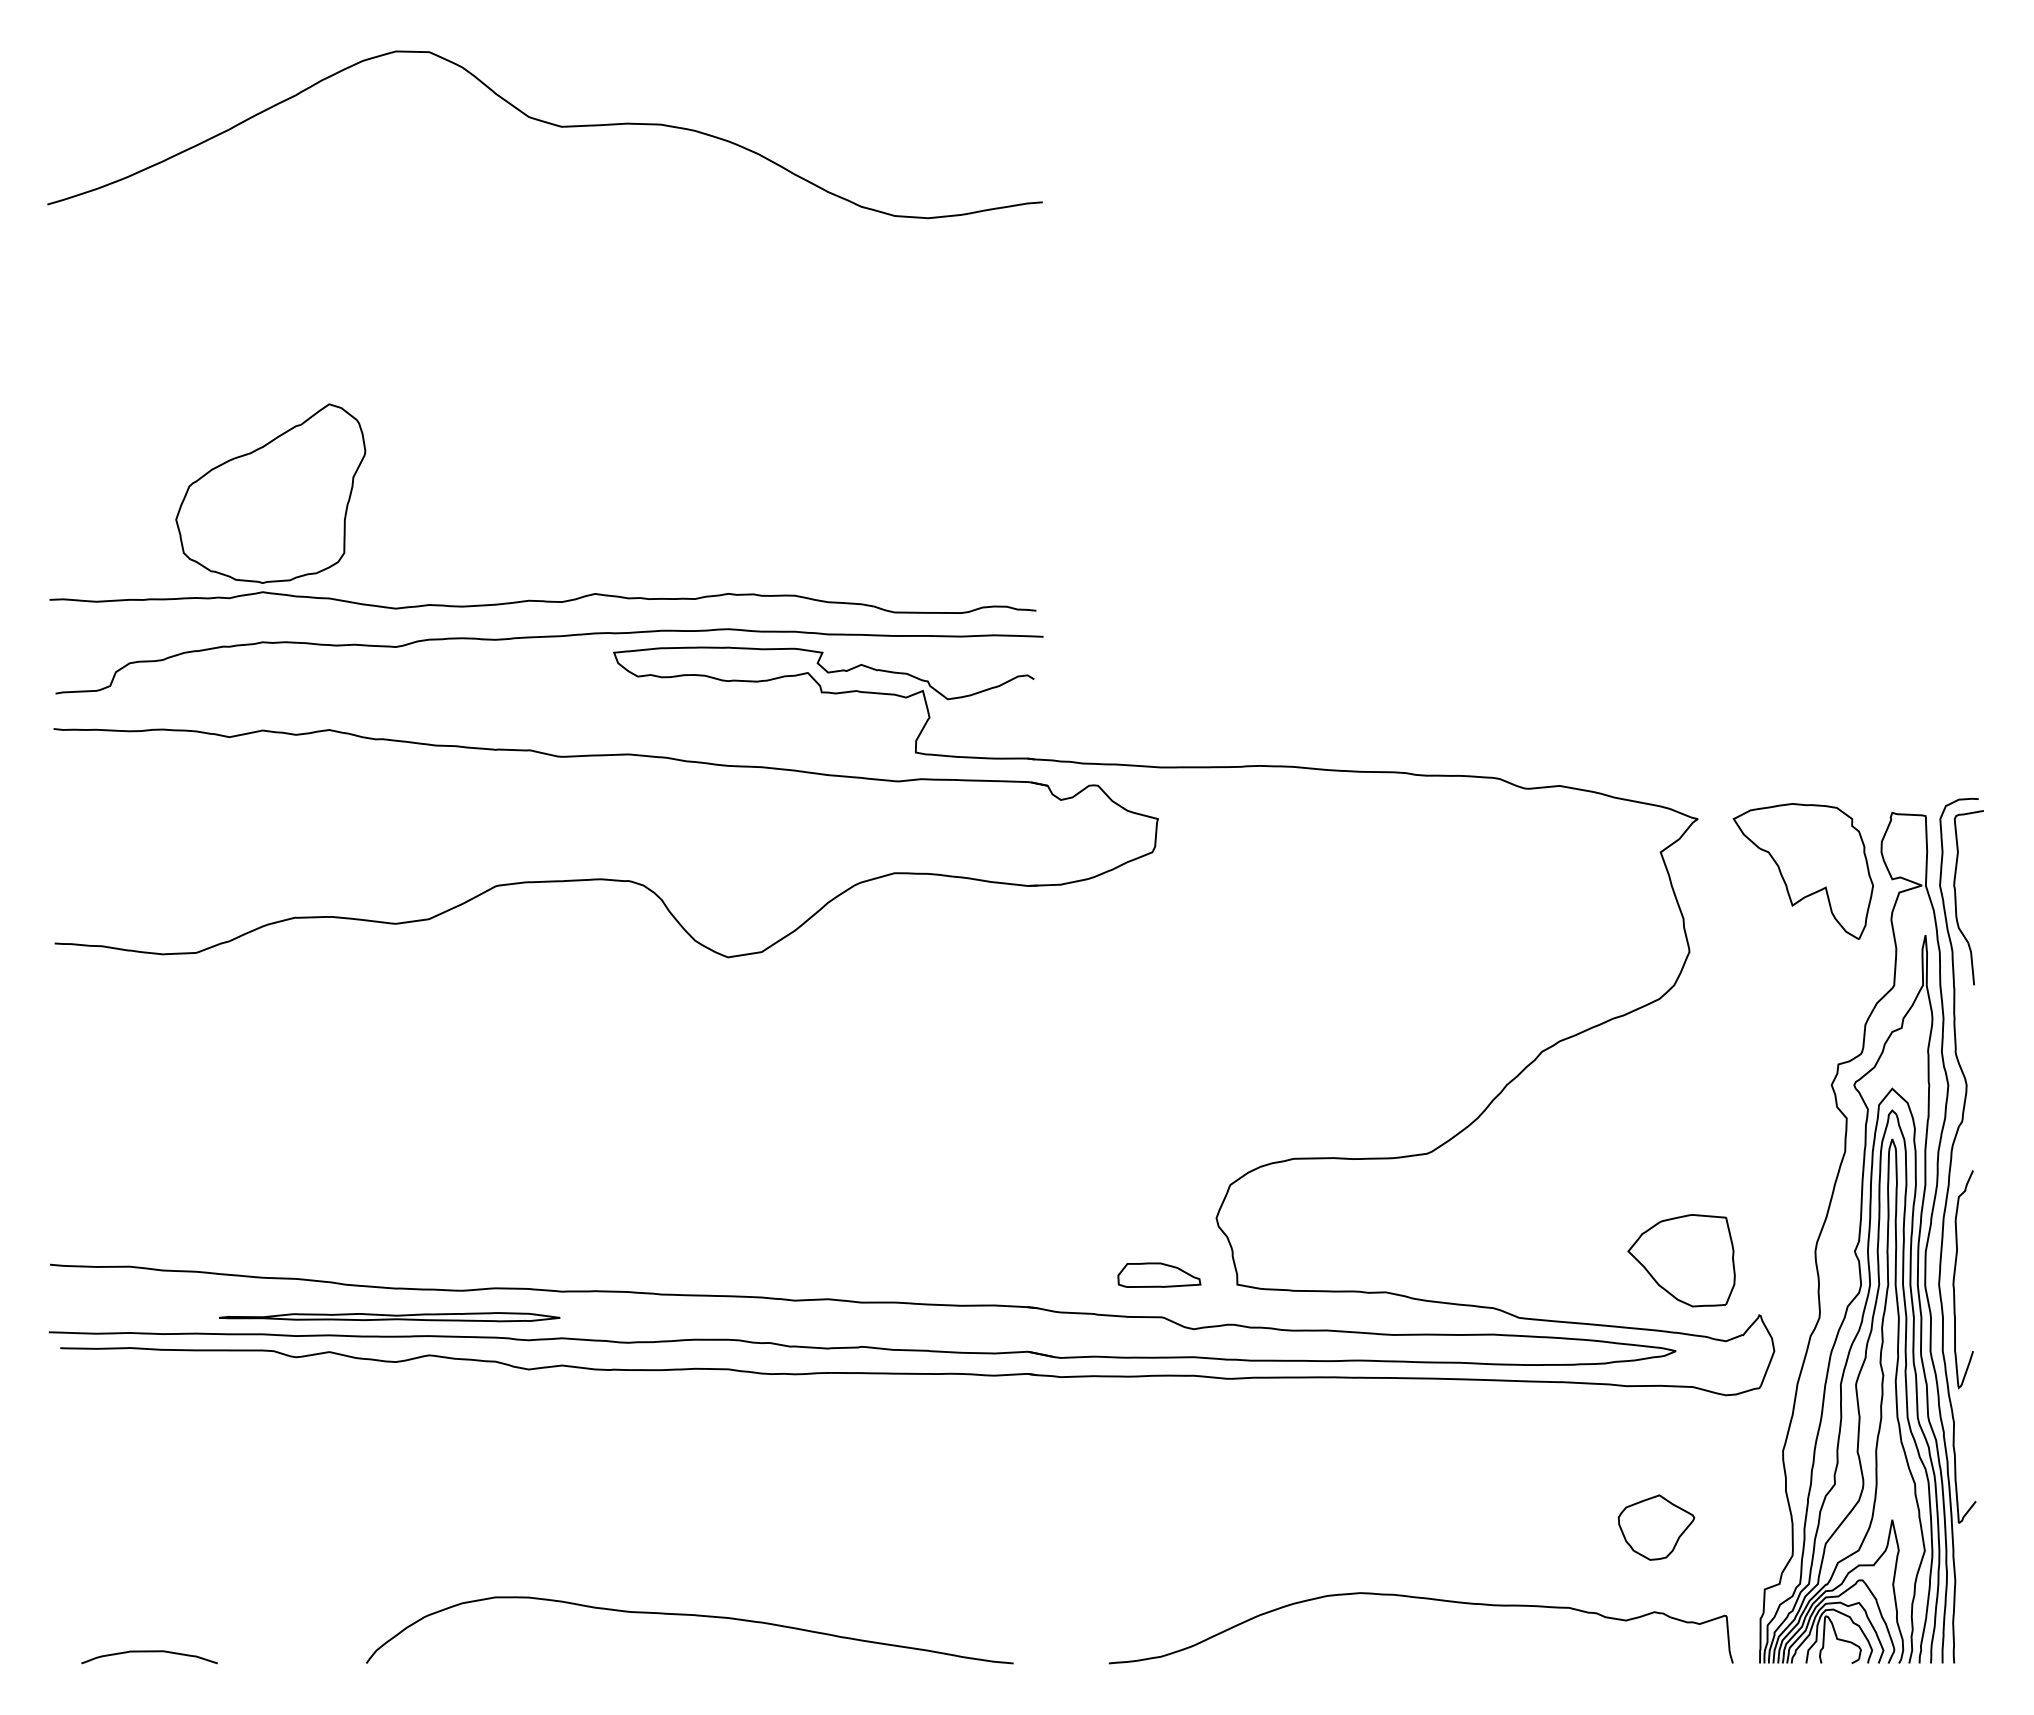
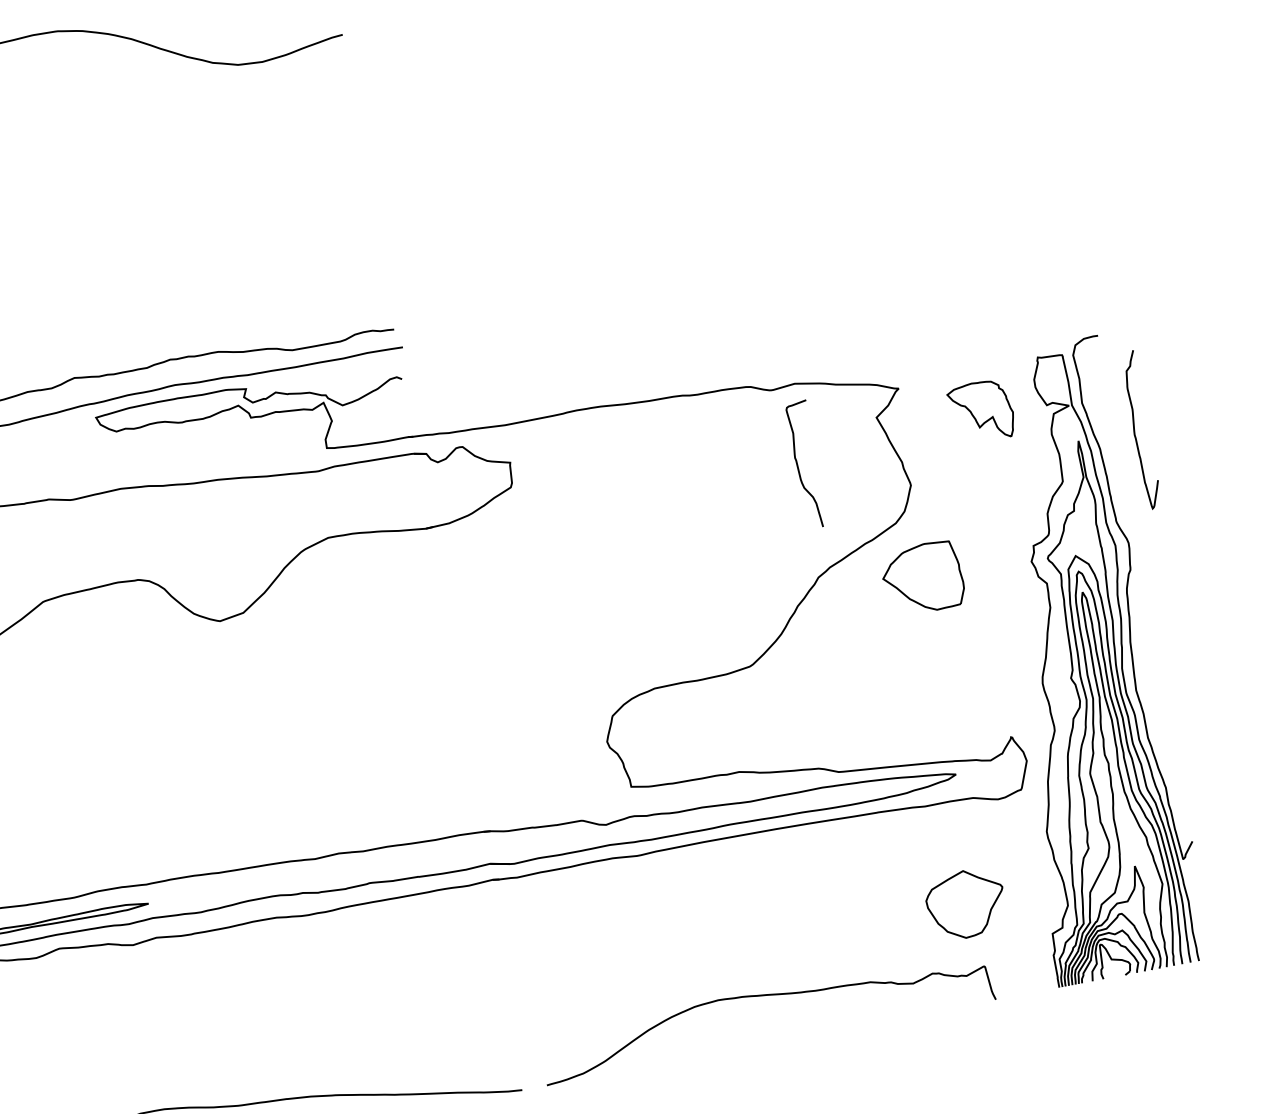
part: (1802, 871) -> (981, 411), size x0.6
curve: (1956, 897) -> (798, 466), moved
part: (1681, 1260) -> (922, 578), moved
part: (1159, 1274) -> (573, 790), removed
curve: (1954, 1279) -> (1134, 431), moved
part: (1656, 1527) -> (966, 904), size x1.4
curve: (1424, 1599) -> (765, 996), moved

